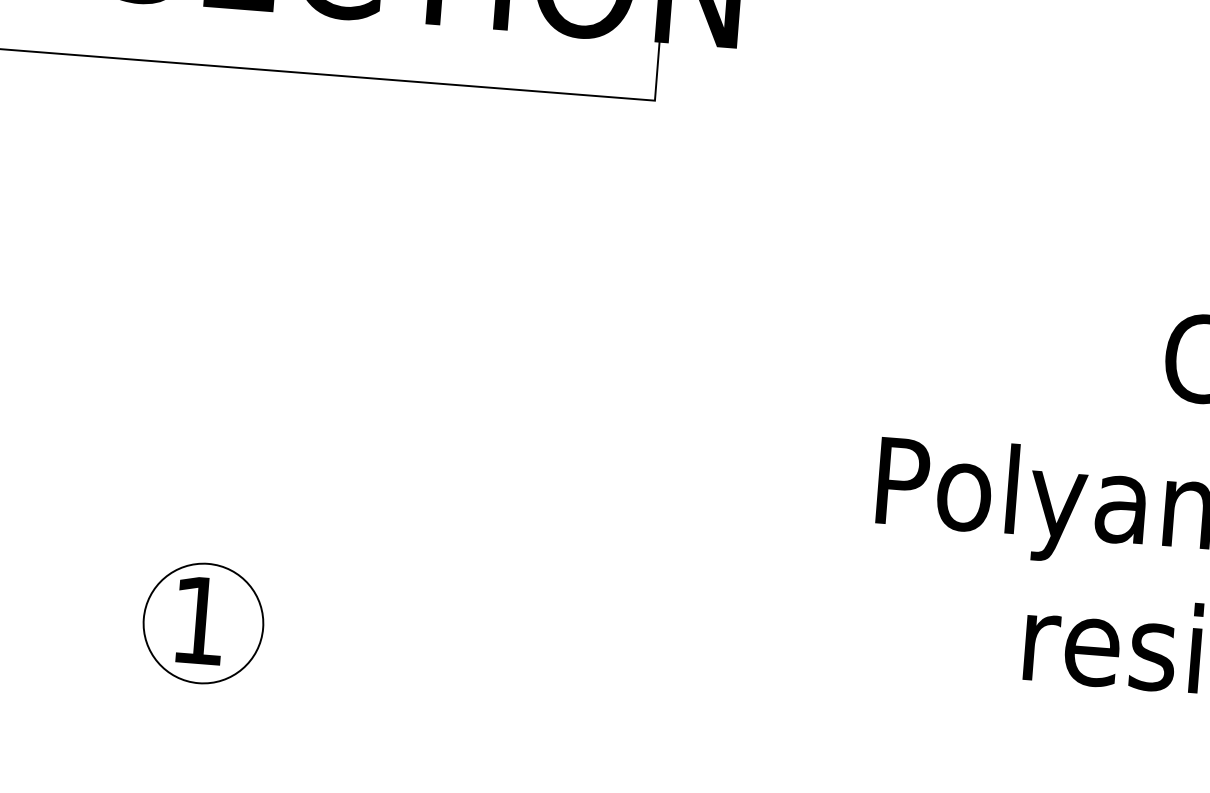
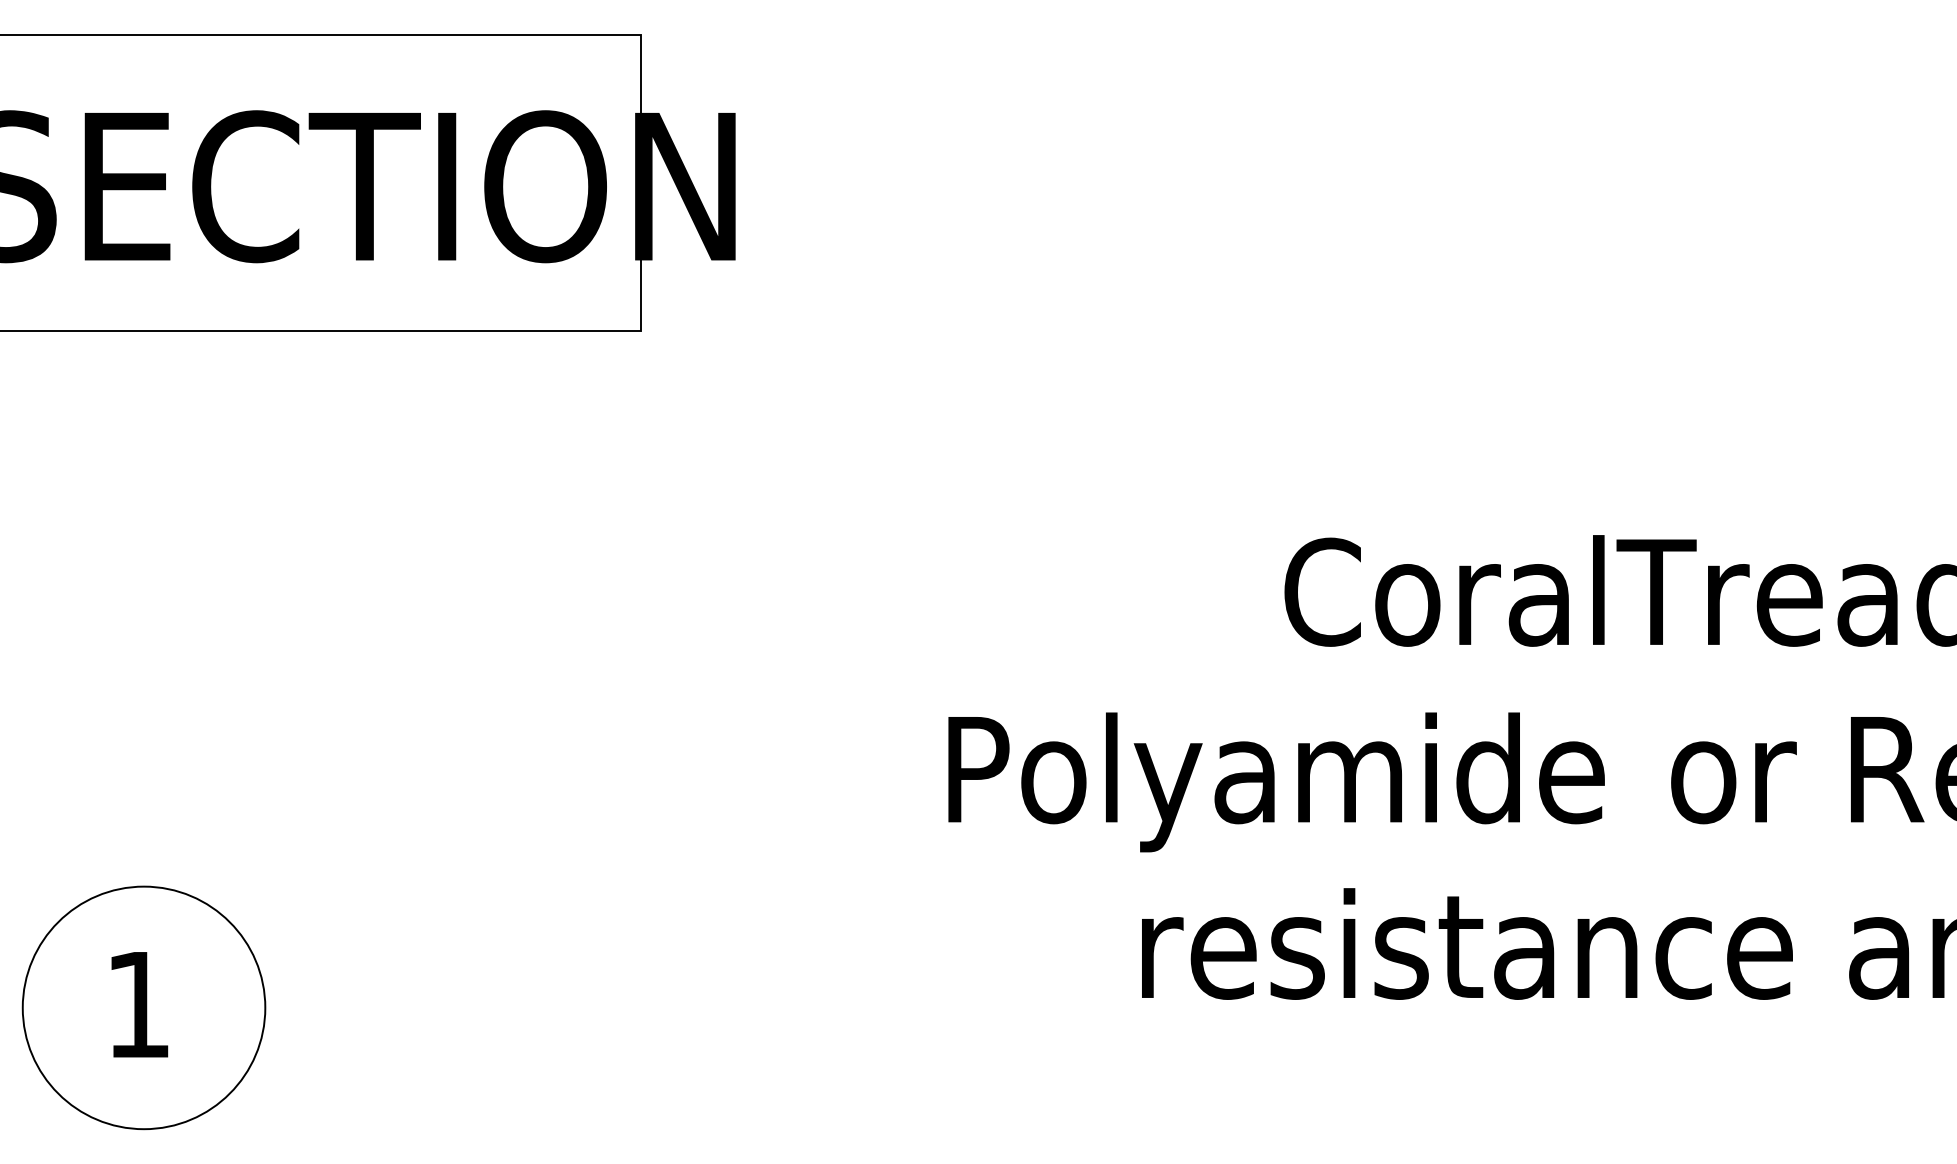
circle: (203, 623) -> (143, 1007), size x1.67

